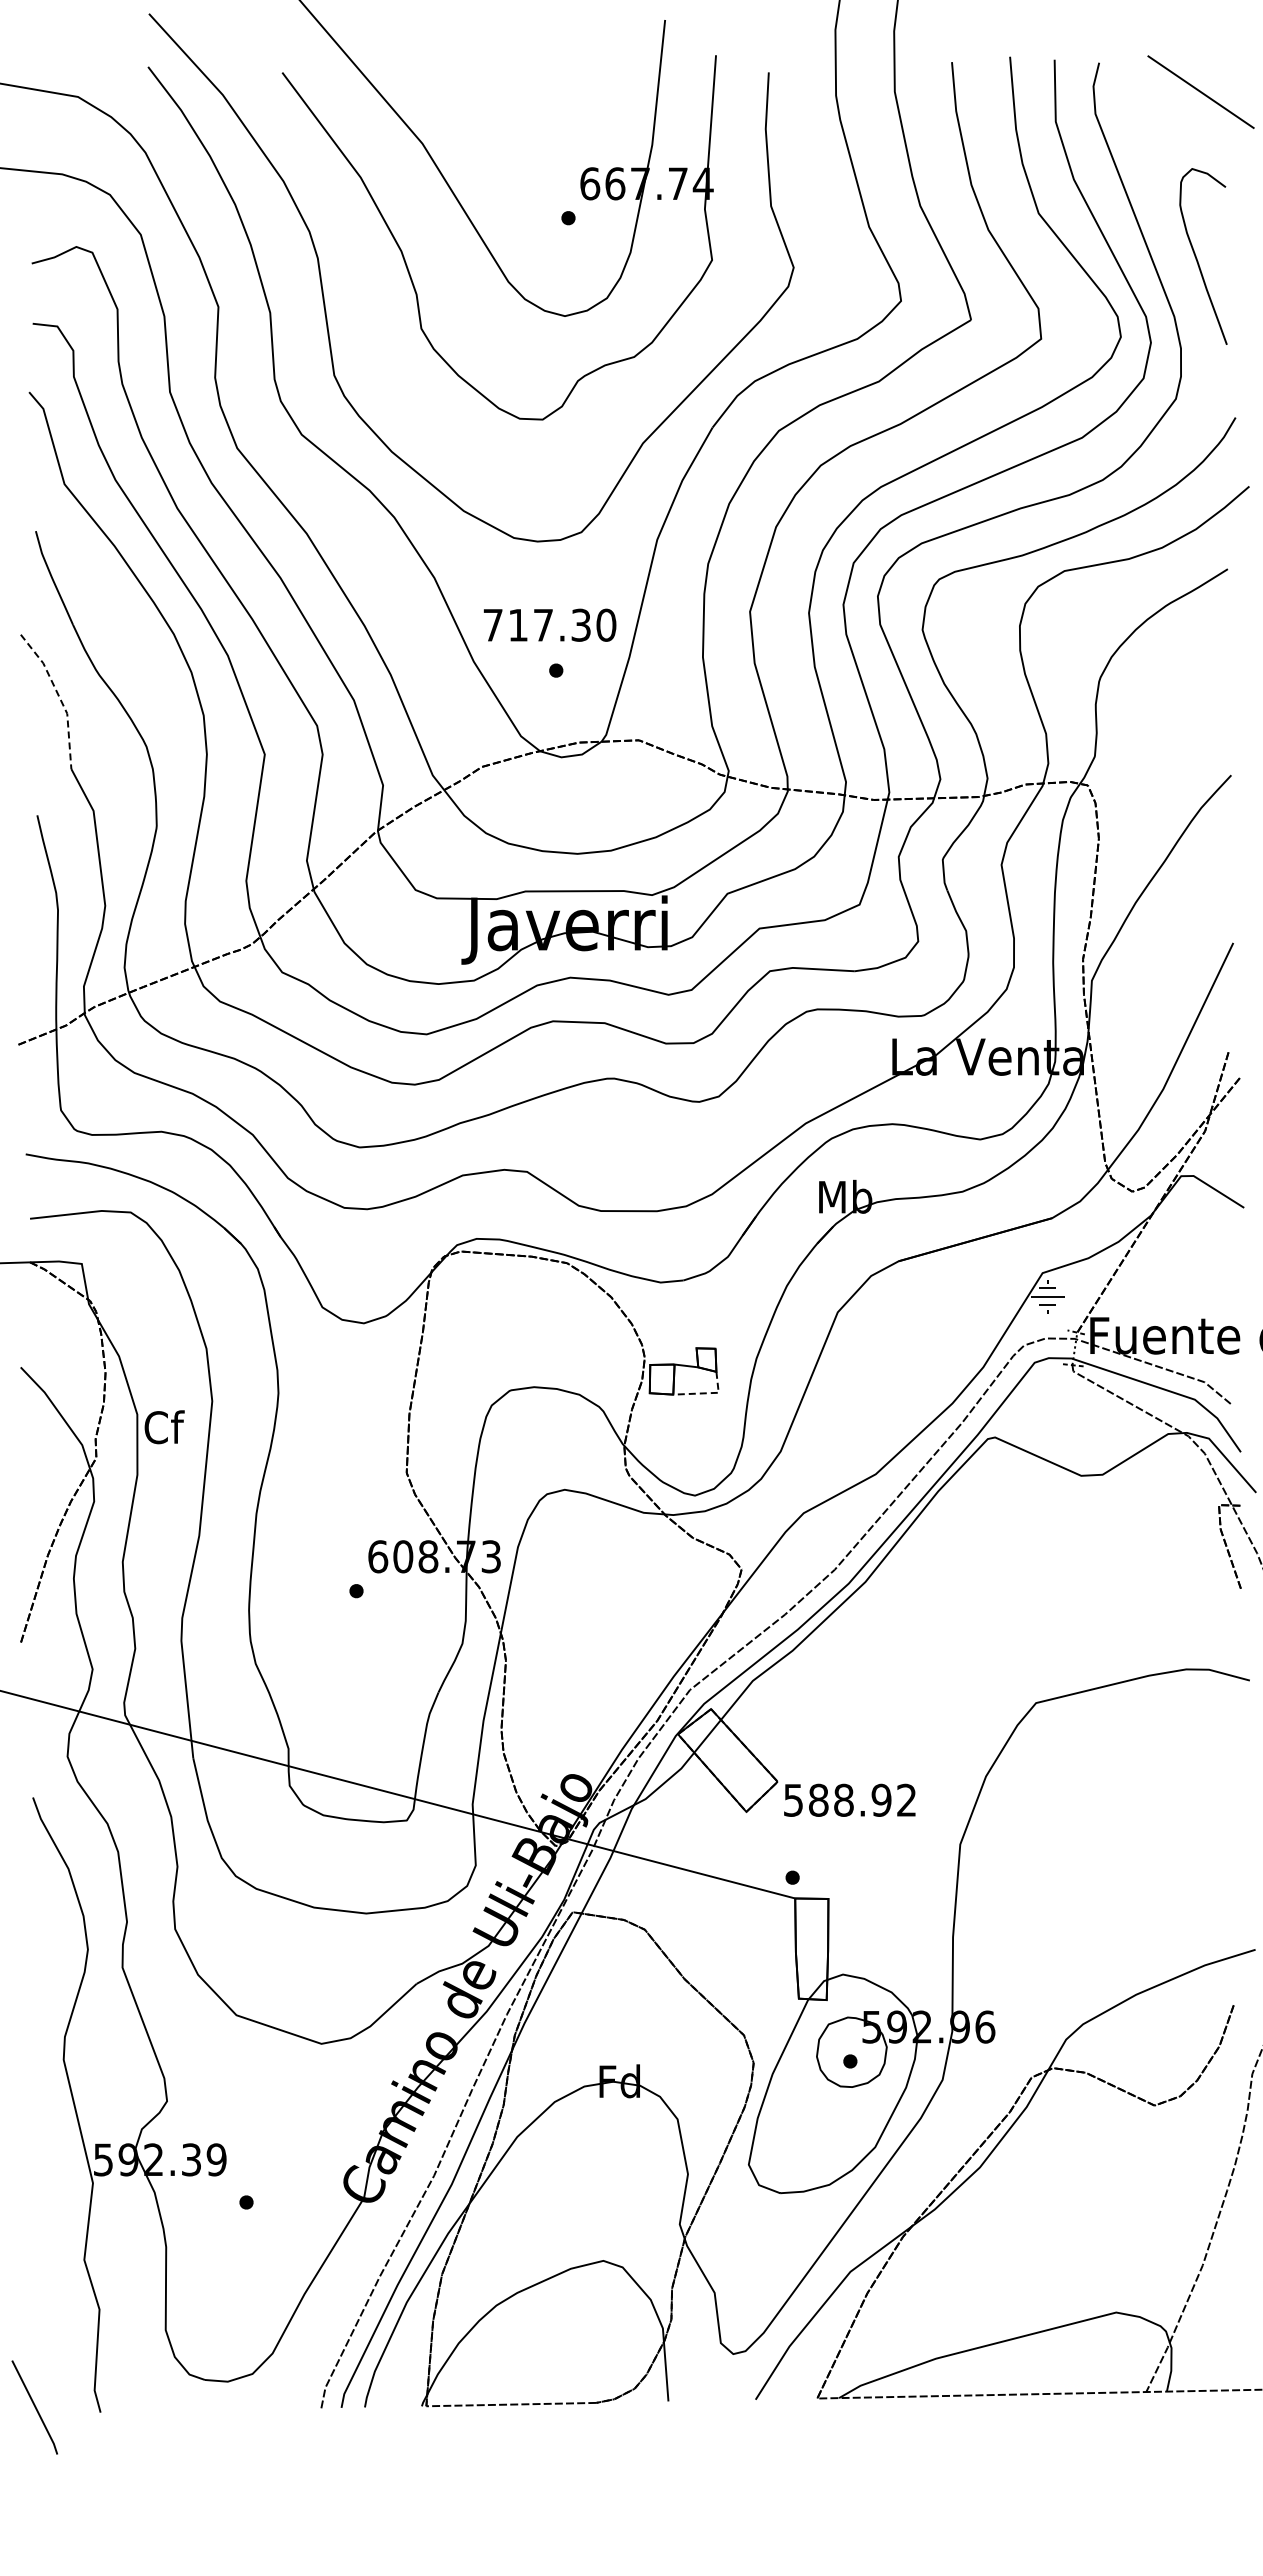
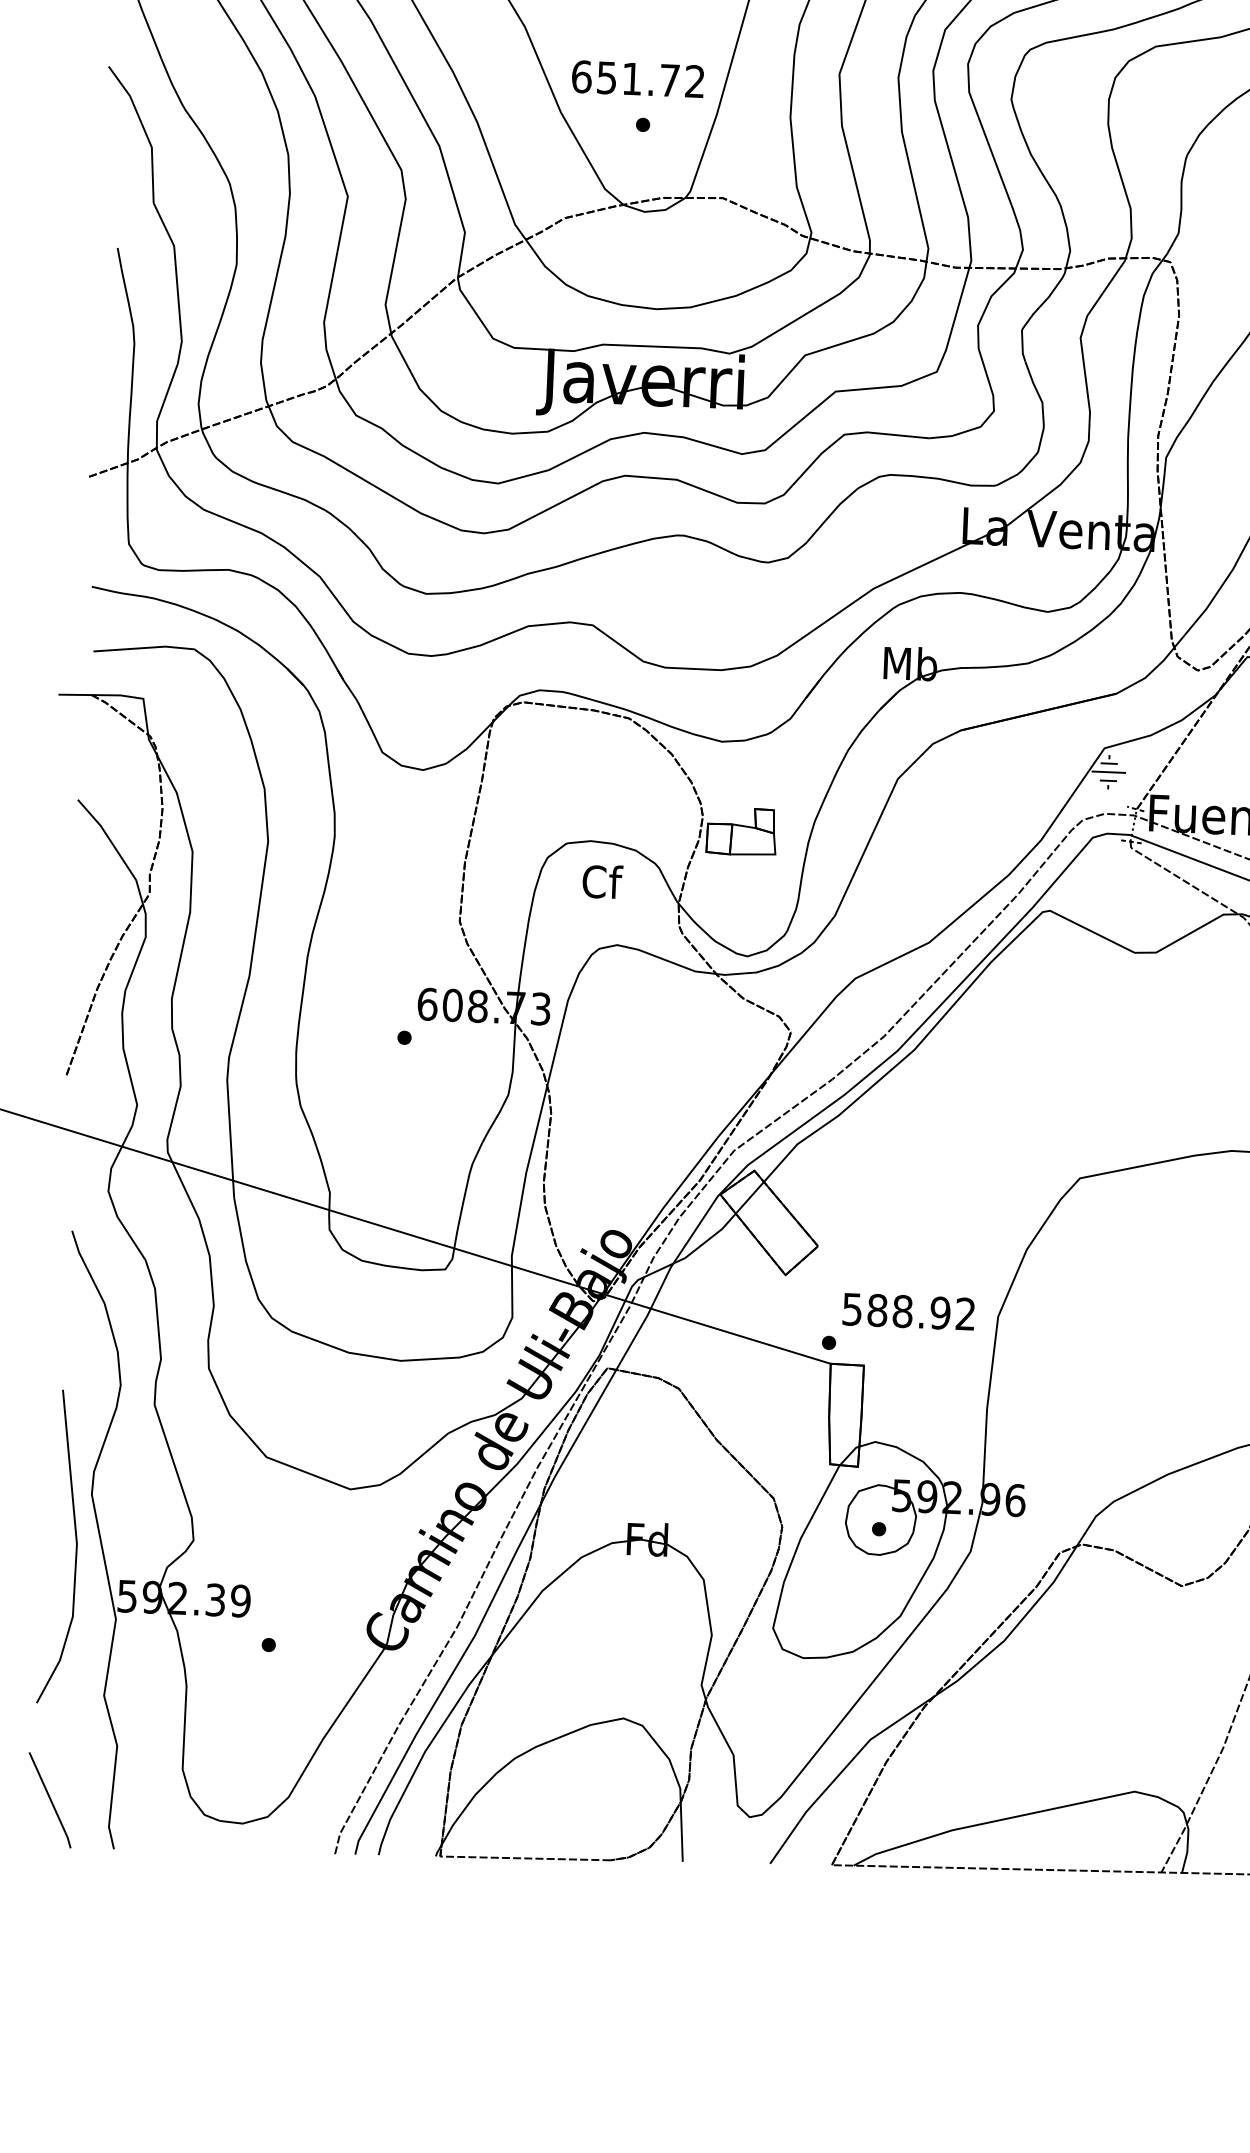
text: (549, 624) -> (638, 78), 717.30 -> 651.72
line: (59, 697) -> (144, 130), dashed -> solid
line: (706, 1393) -> (763, 854), dashed -> solid
text: (164, 1427) -> (602, 882), moved
text: (849, 1799) -> (908, 1310), moved
line: (49, 2117) -> (75, 1551), added
line: (34, 2407) -> (49, 1800), moved

